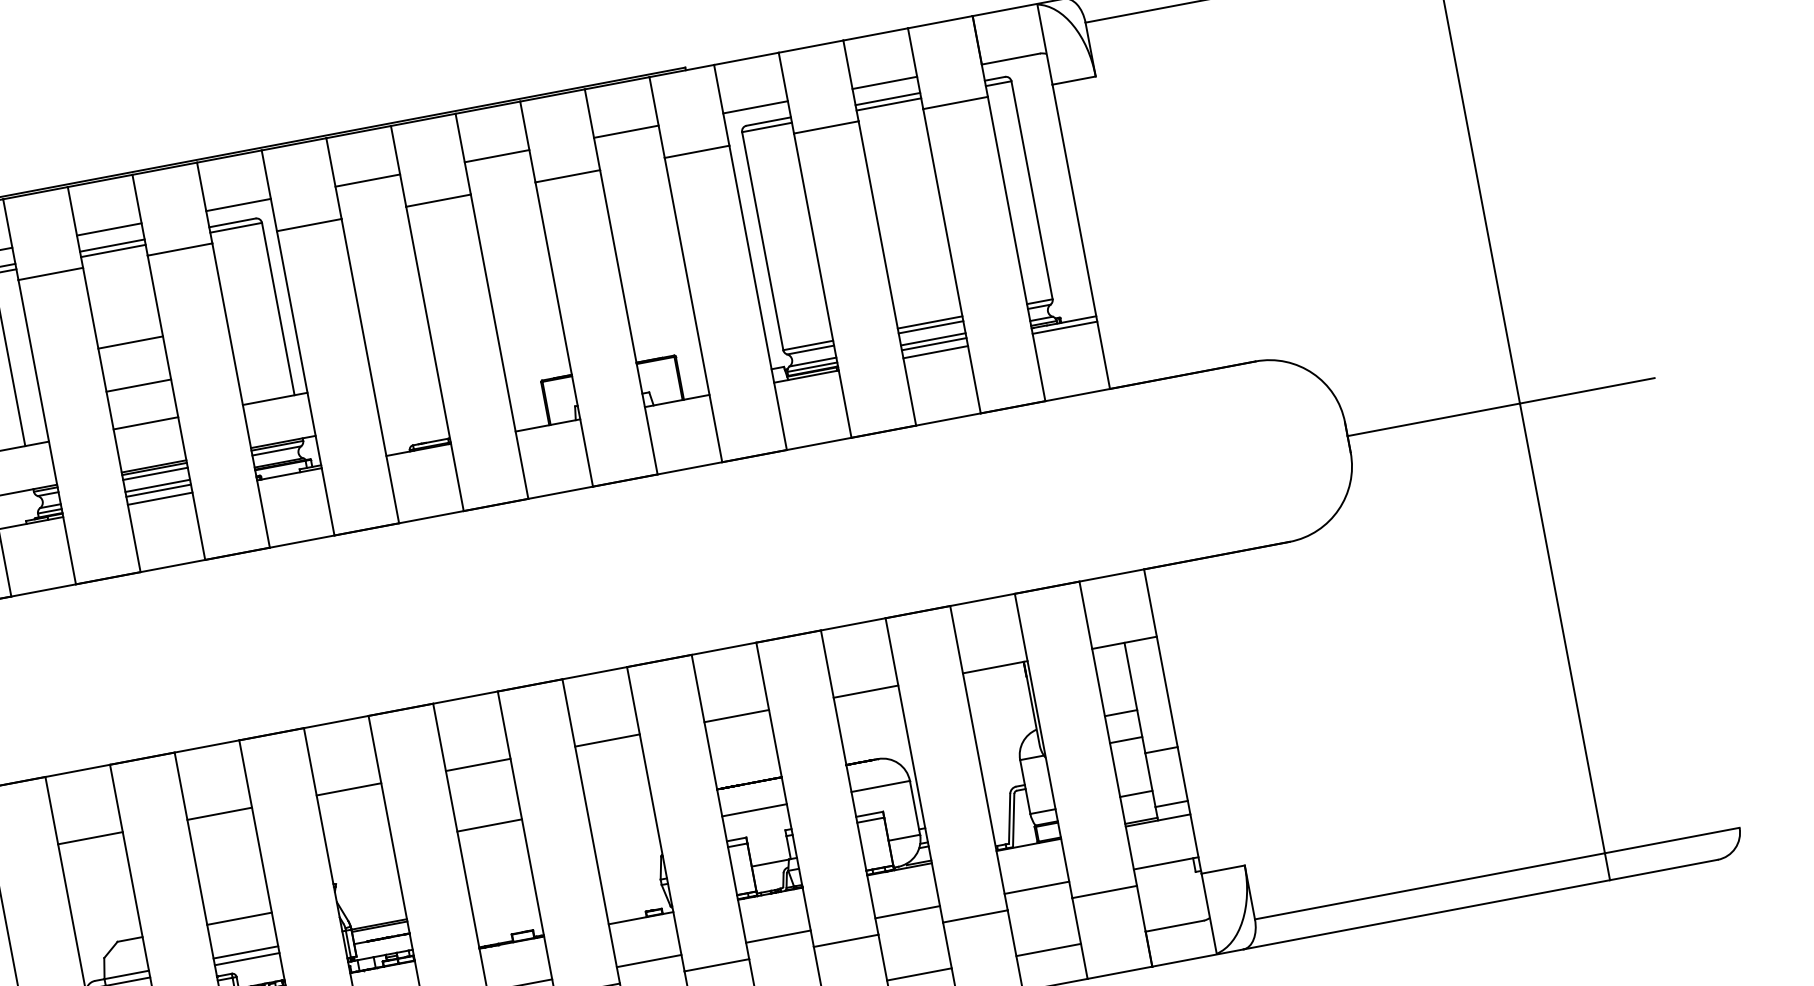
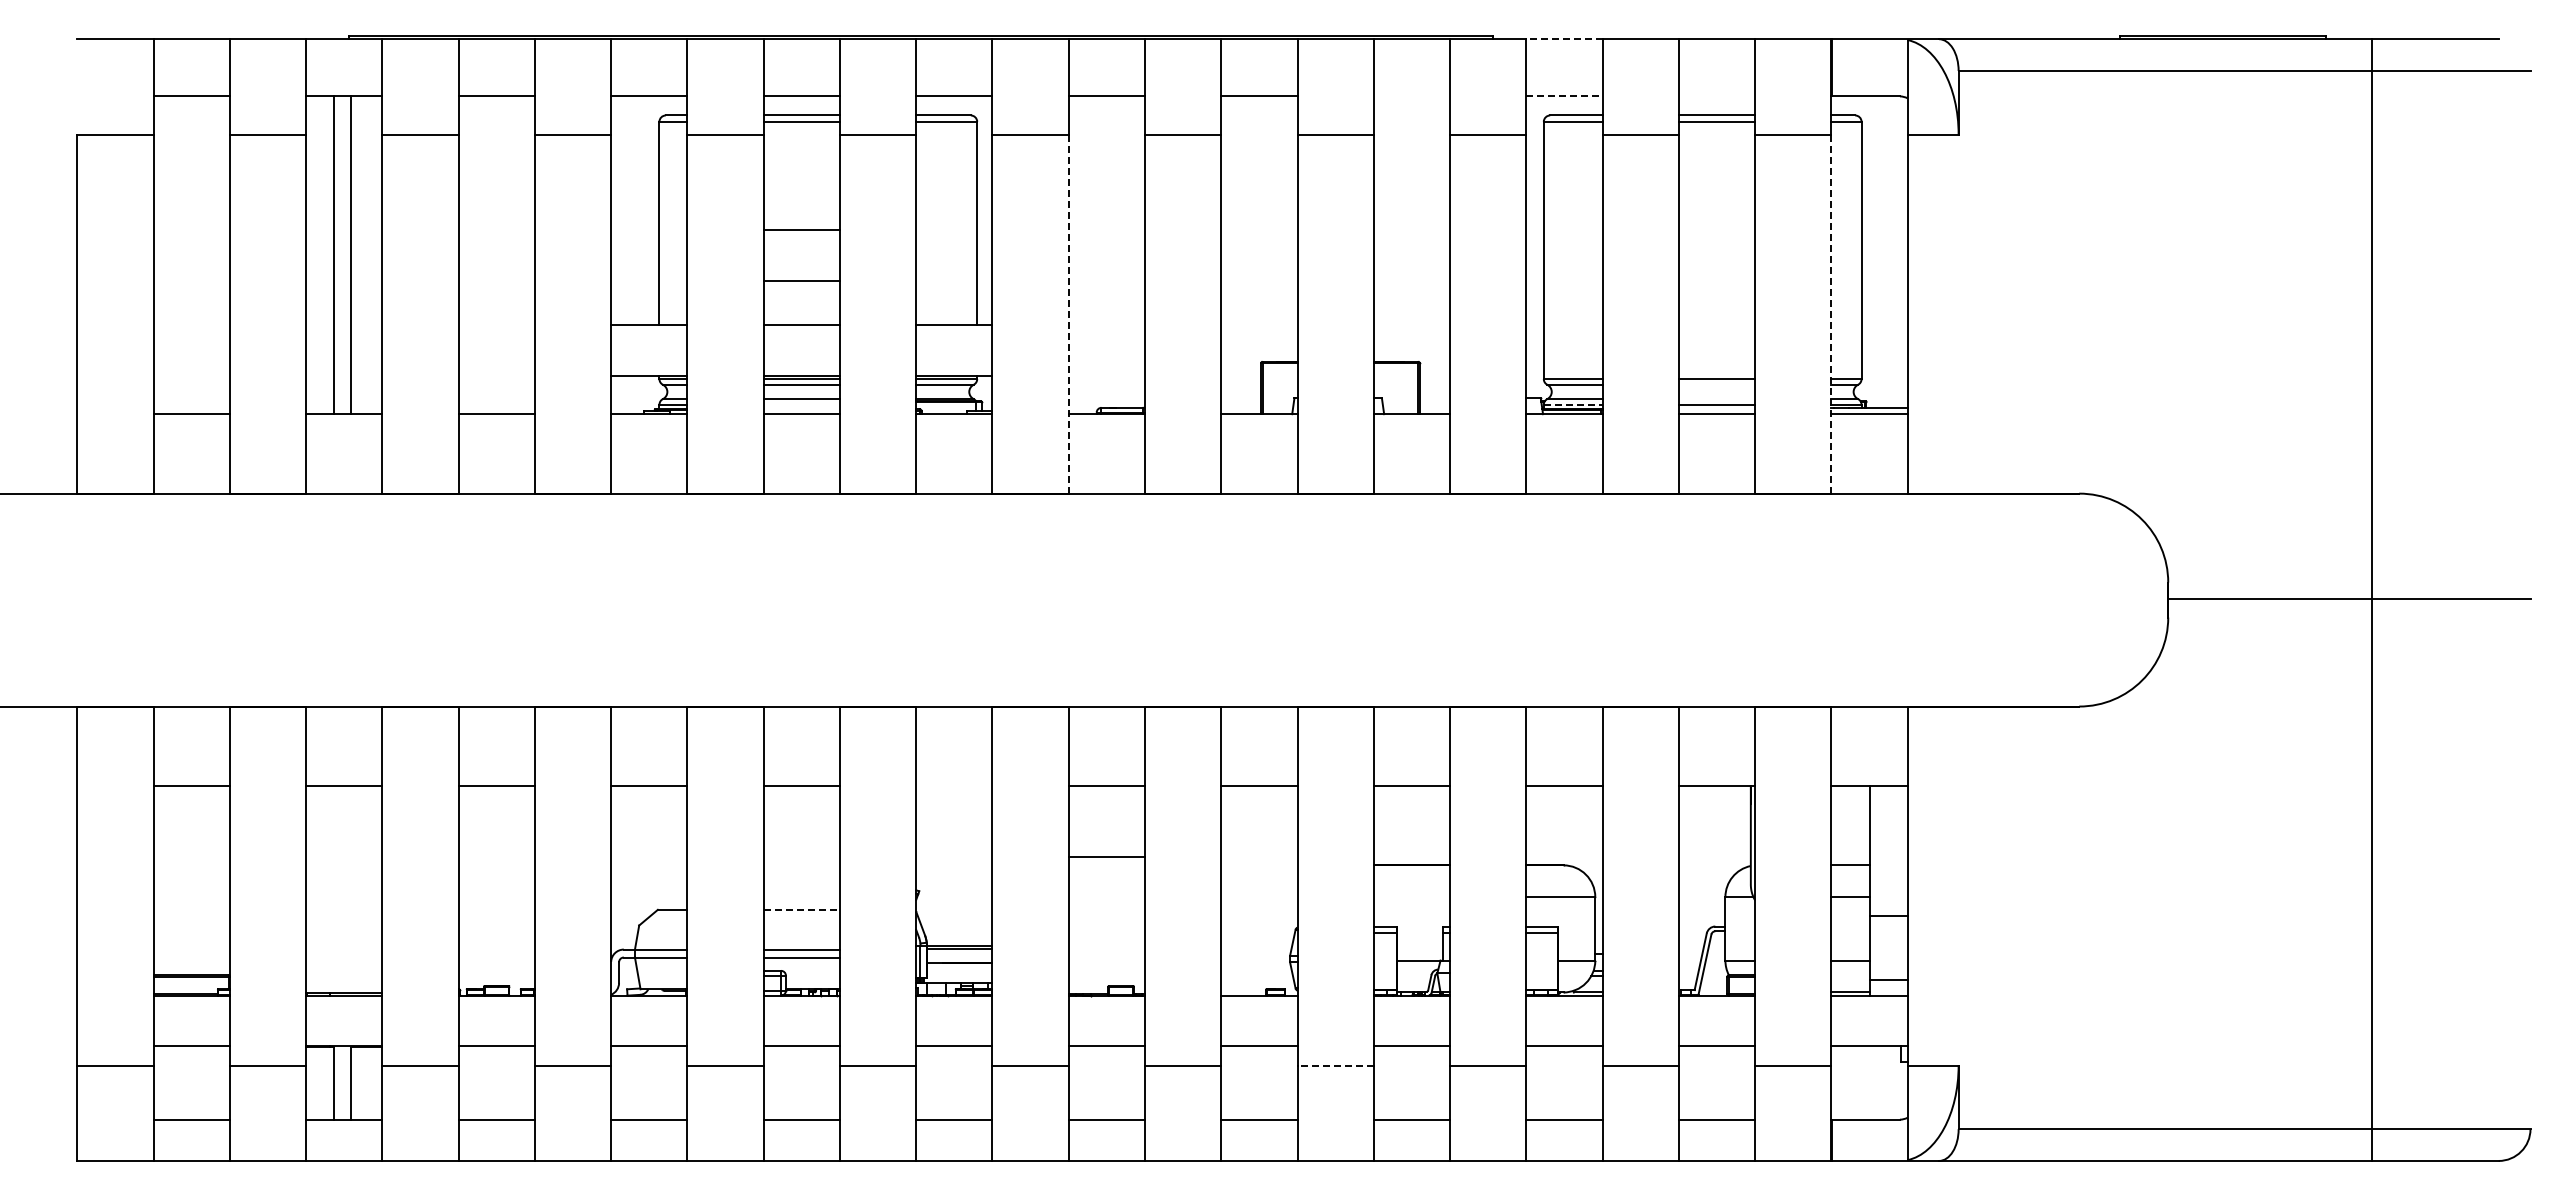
line: (745, 59) -> (1563, 39), solid -> dashed
line: (884, 83) -> (1716, 96), removed
line: (755, 107) -> (1564, 96), solid -> dashed
line: (625, 131) -> (1411, 96), removed
line: (1016, 249) -> (1831, 314), solid -> dashed
line: (930, 327) -> (1716, 384), removed
line: (932, 339) -> (1716, 399), removed
line: (812, 366) -> (1573, 404), solid -> dashed
line: (370, 371) -> (1068, 314), solid -> dashed
line: (158, 490) -> (801, 404), removed
line: (349, 788) -> (954, 785), removed
line: (754, 810) -> (1411, 897), removed
line: (240, 918) -> (802, 909), solid -> dashed
line: (716, 965) -> (1335, 1065), solid -> dashed

